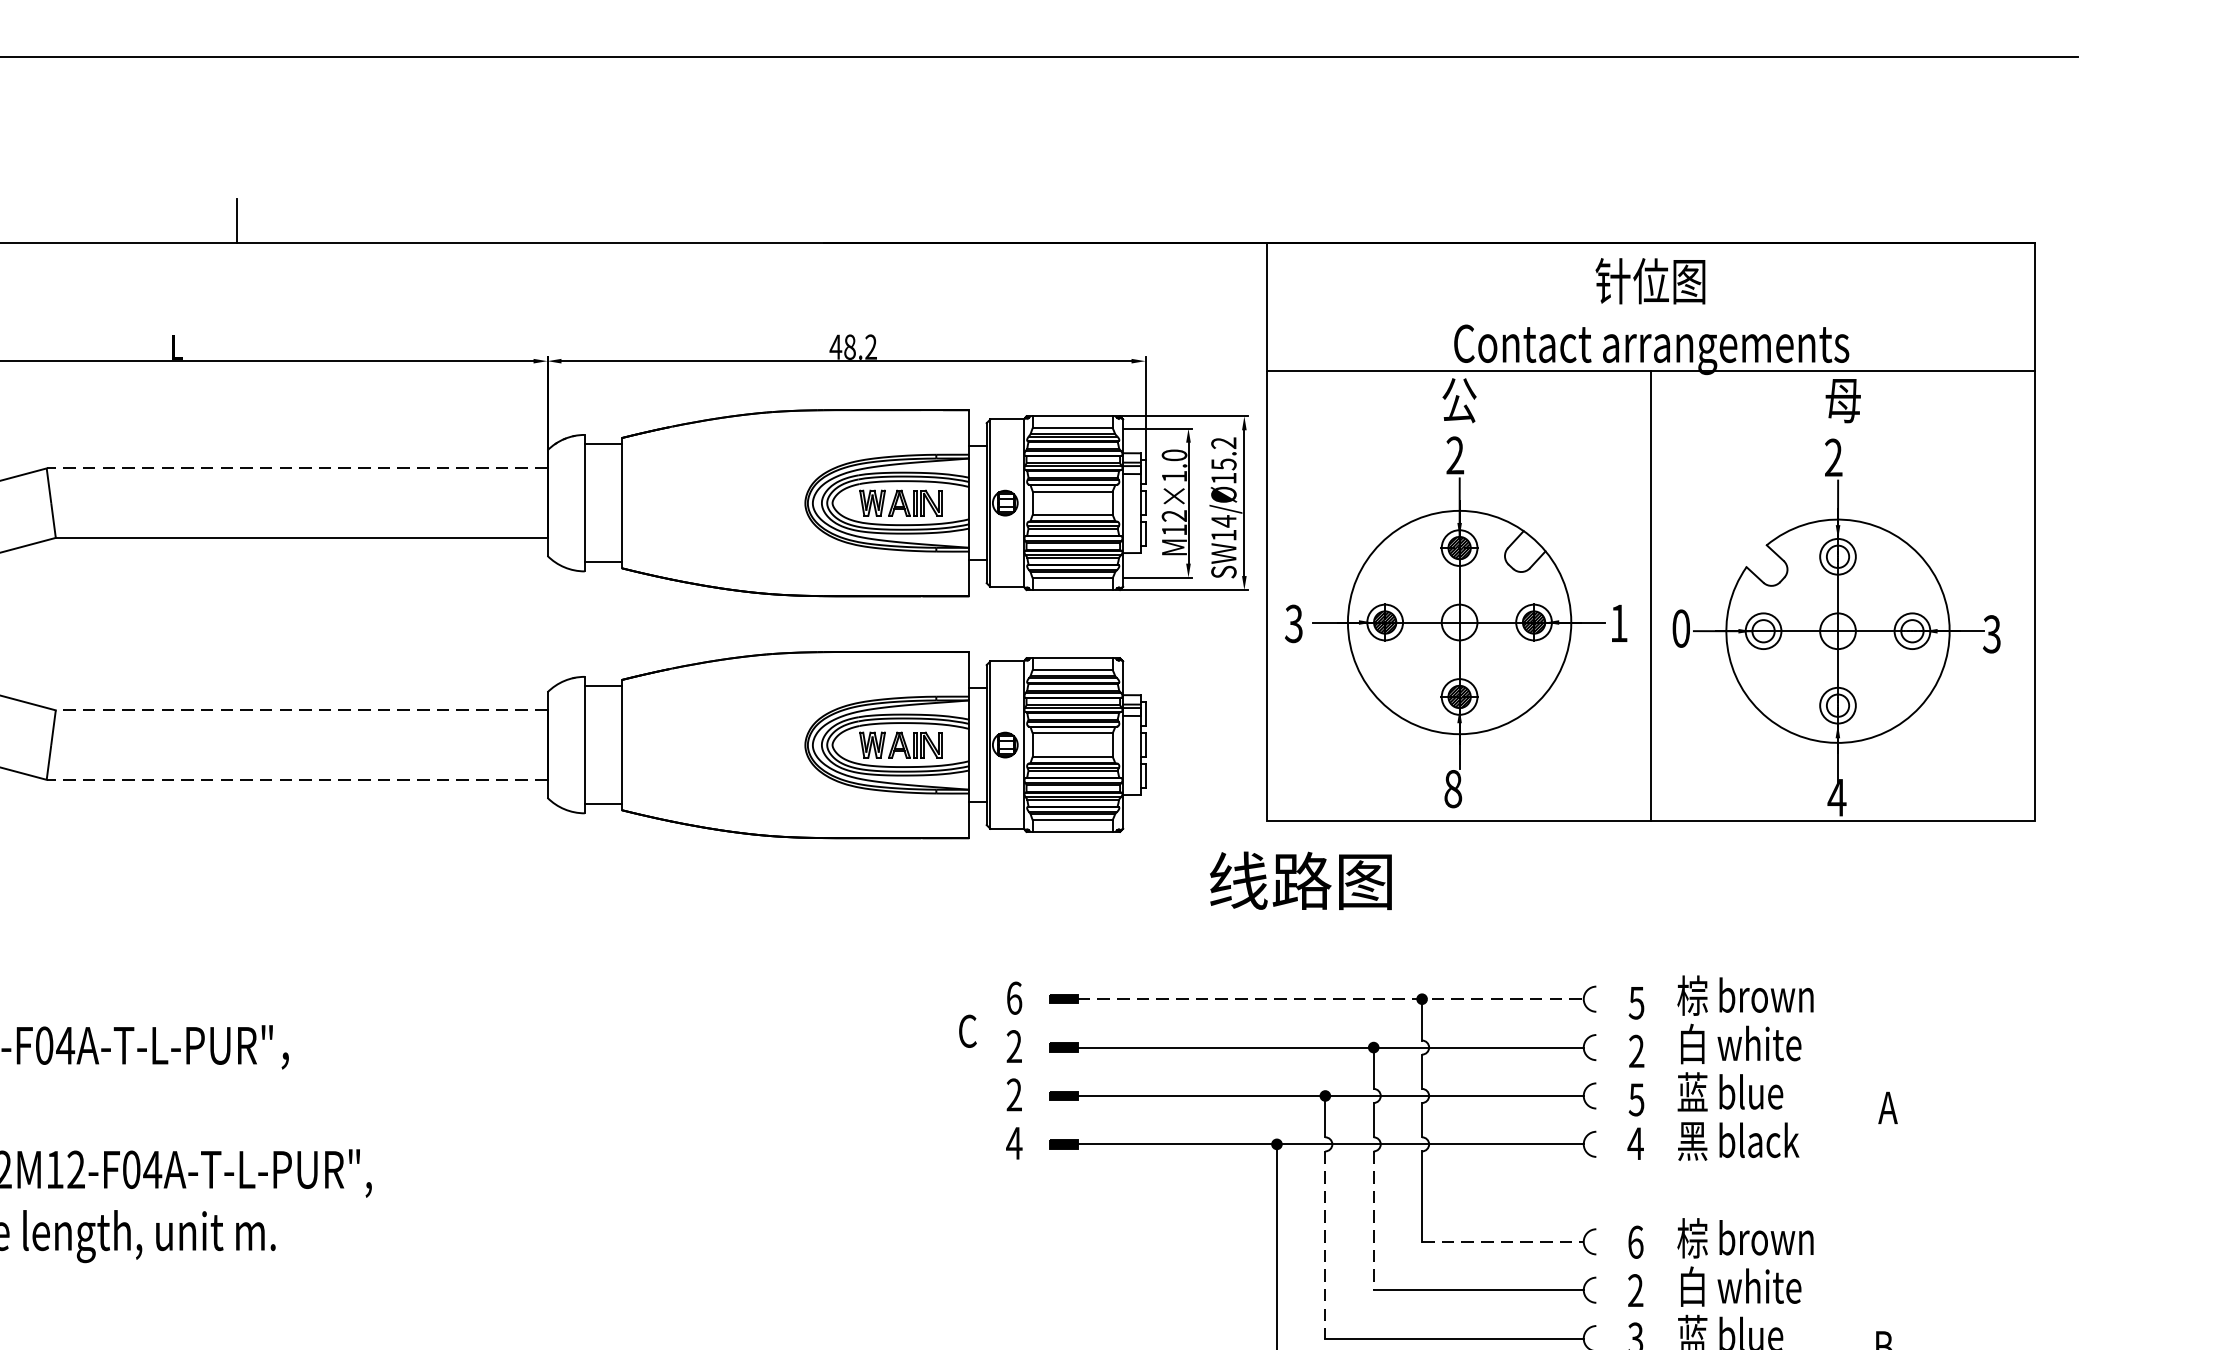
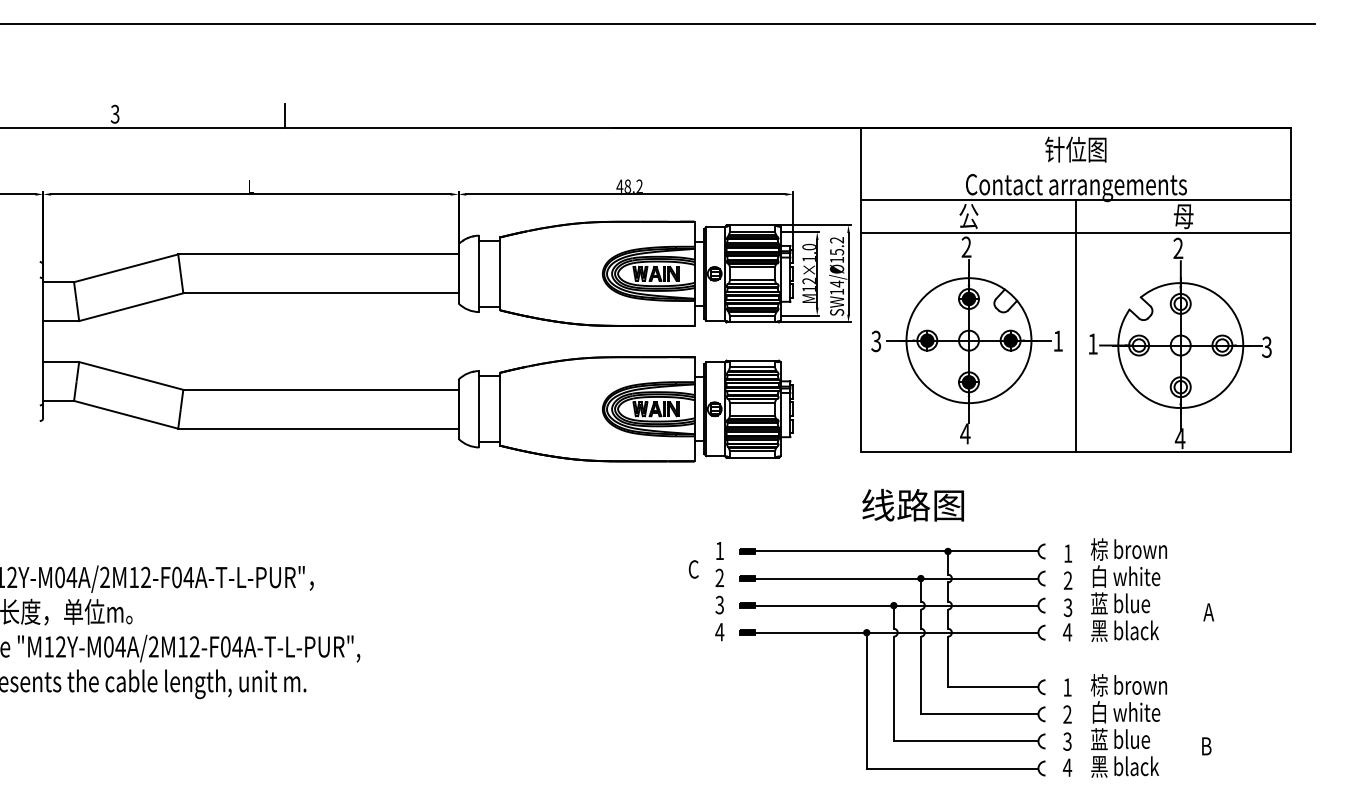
line: (1651, 429) -> (1076, 232), added
line: (295, 468) -> (317, 254), dashed -> solid
text: (1680, 627) -> (1092, 343), 0 -> 1
line: (300, 709) -> (320, 389), dashed -> solid
line: (295, 779) -> (317, 428), dashed -> solid
text: (1453, 788) -> (965, 433), 8 -> 4
text: (1299, 879) -> (912, 504), moved
text: (1013, 997) -> (719, 550), 6 -> 1
line: (1330, 999) -> (896, 551), dashed -> solid
text: (1635, 1002) -> (1067, 553), 5 -> 1
text: (1013, 1095) -> (719, 605), 2 -> 3
text: (1637, 1099) -> (1068, 607), 5 -> 3
line: (1372, 1220) -> (920, 675), dashed -> solid
line: (1503, 1242) -> (993, 687), dashed -> solid
text: (1635, 1242) -> (1067, 687), 6 -> 1
line: (1324, 1245) -> (893, 689), dashed -> solid

